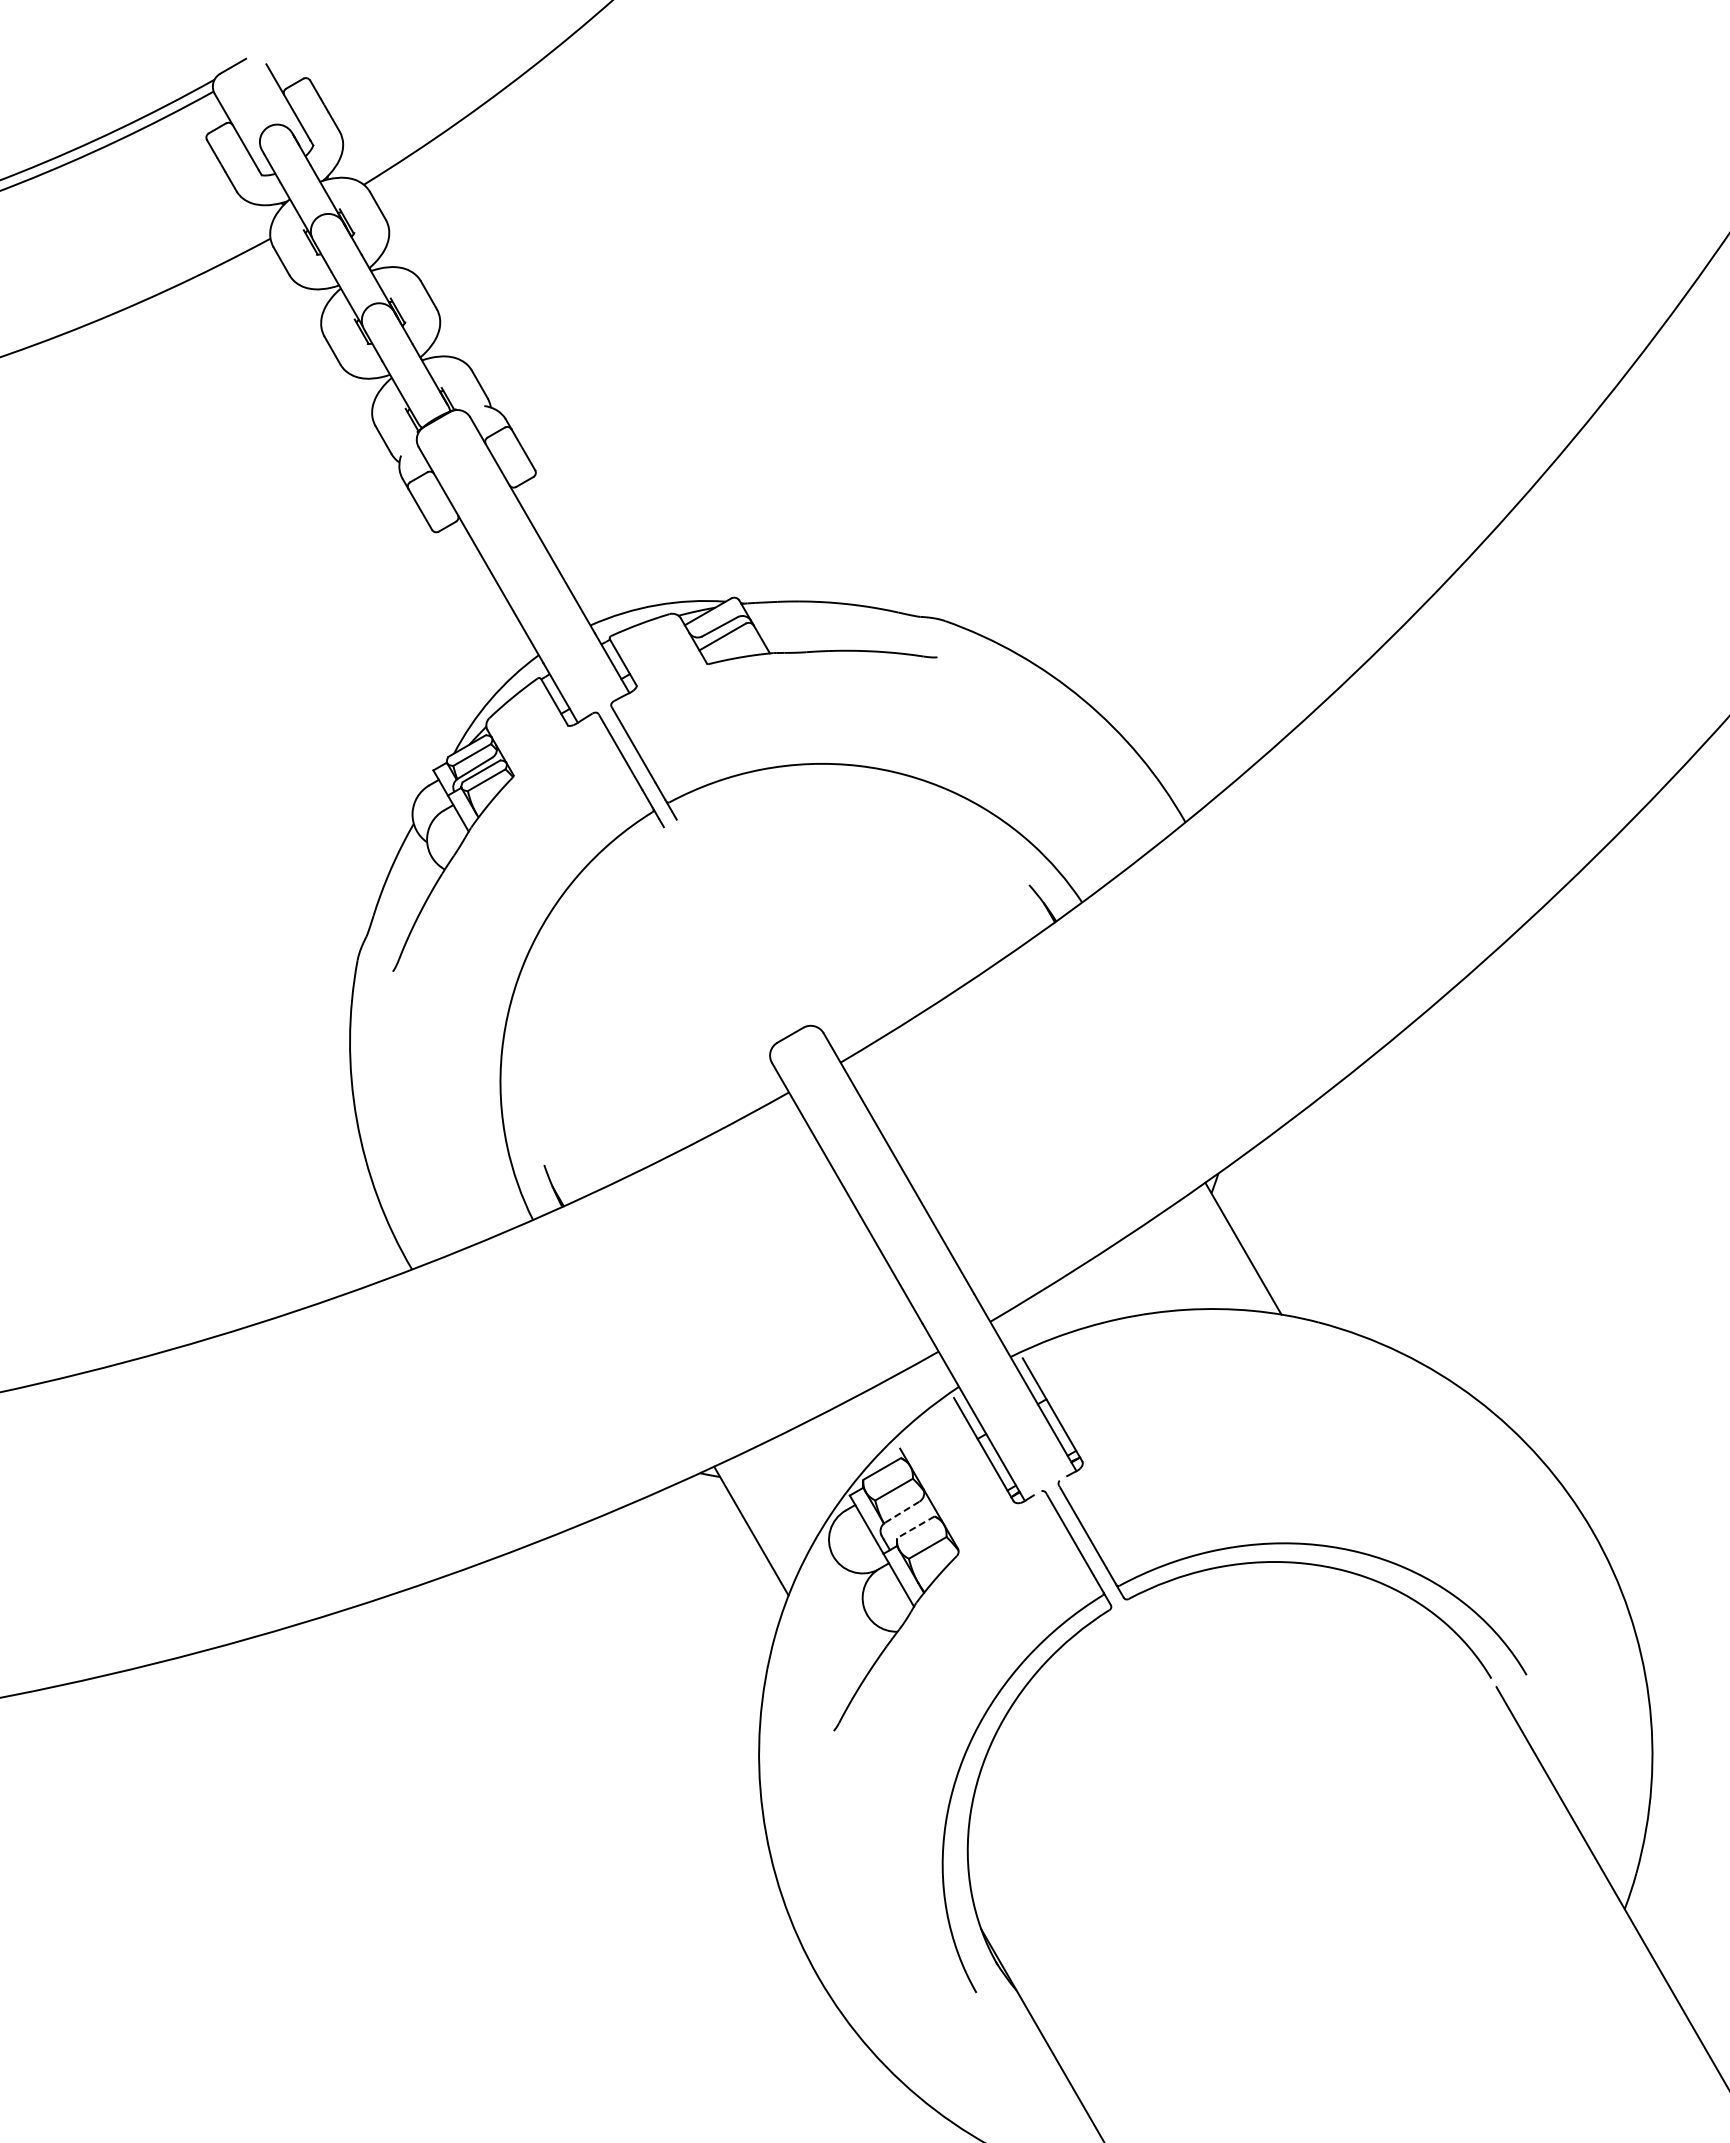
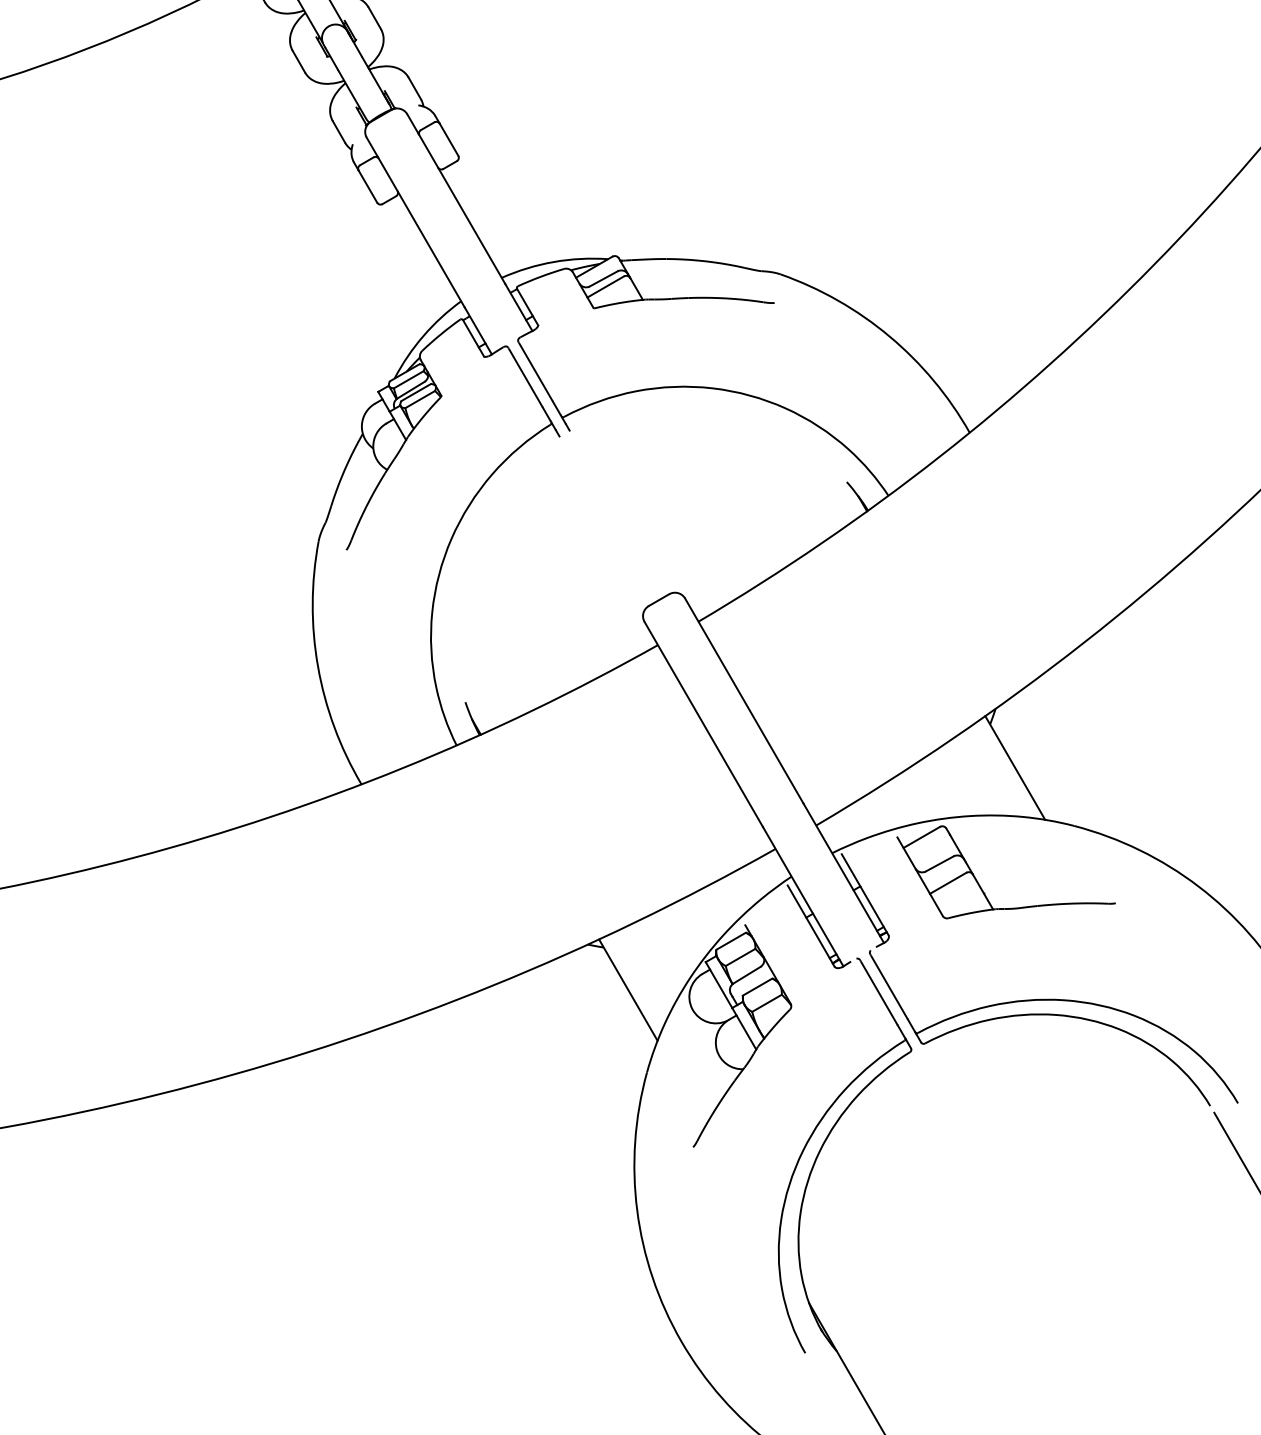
part: (1200, 1400) -> (981, 887), added
line: (902, 1511) -> (747, 974), dashed -> solid
line: (915, 1527) -> (757, 987), dashed -> solid

